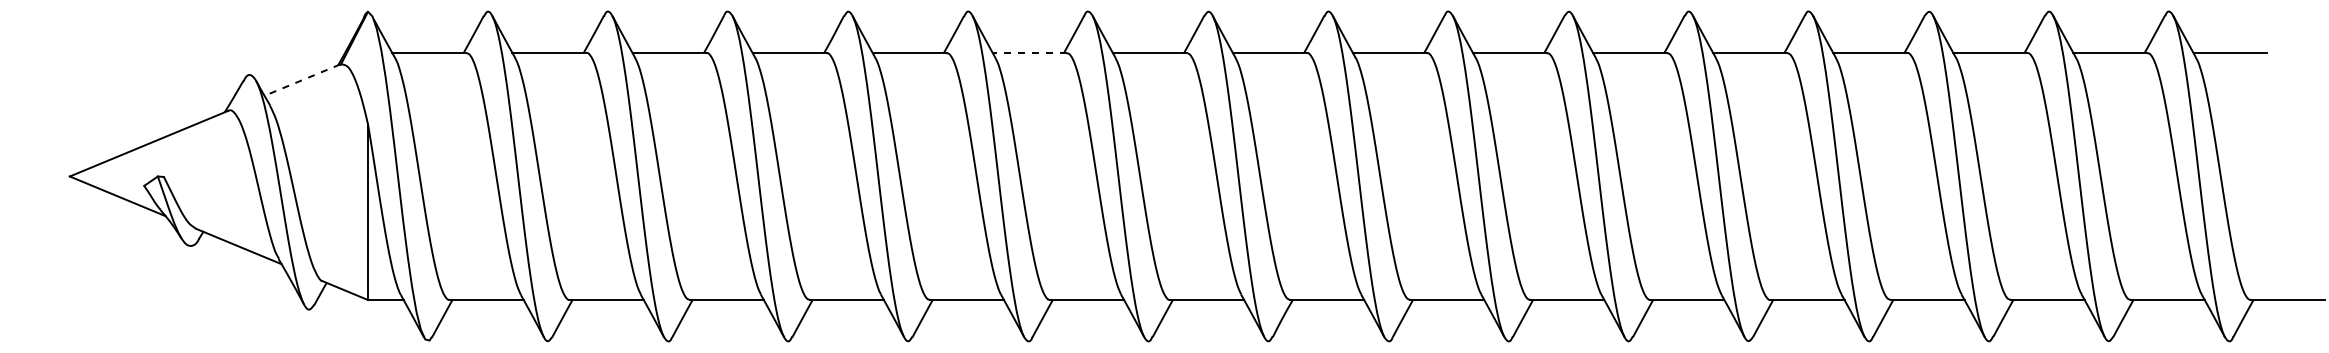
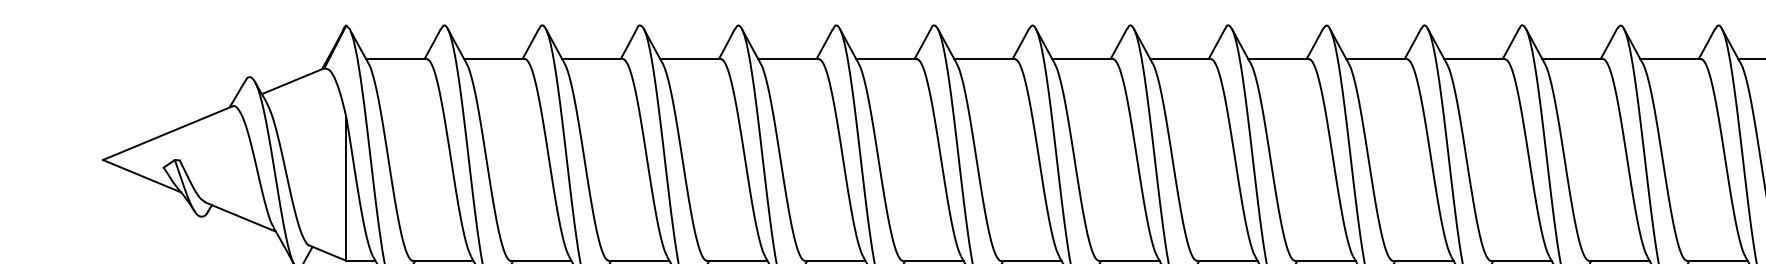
line: (1029, 53) -> (886, 59), dashed -> solid
line: (302, 80) -> (292, 81), dashed -> solid

